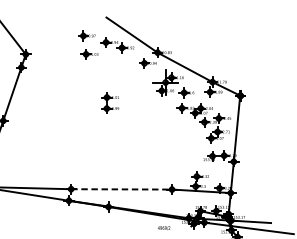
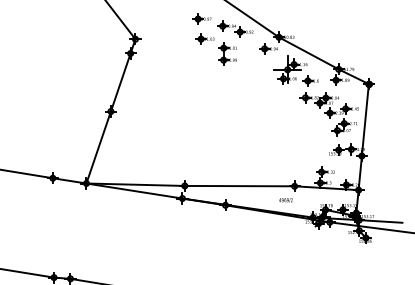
part: (110, 102) -> (227, 53), moved
line: (121, 189) -> (239, 186), dashed -> solid
text: (163, 228) -> (285, 200), moved

